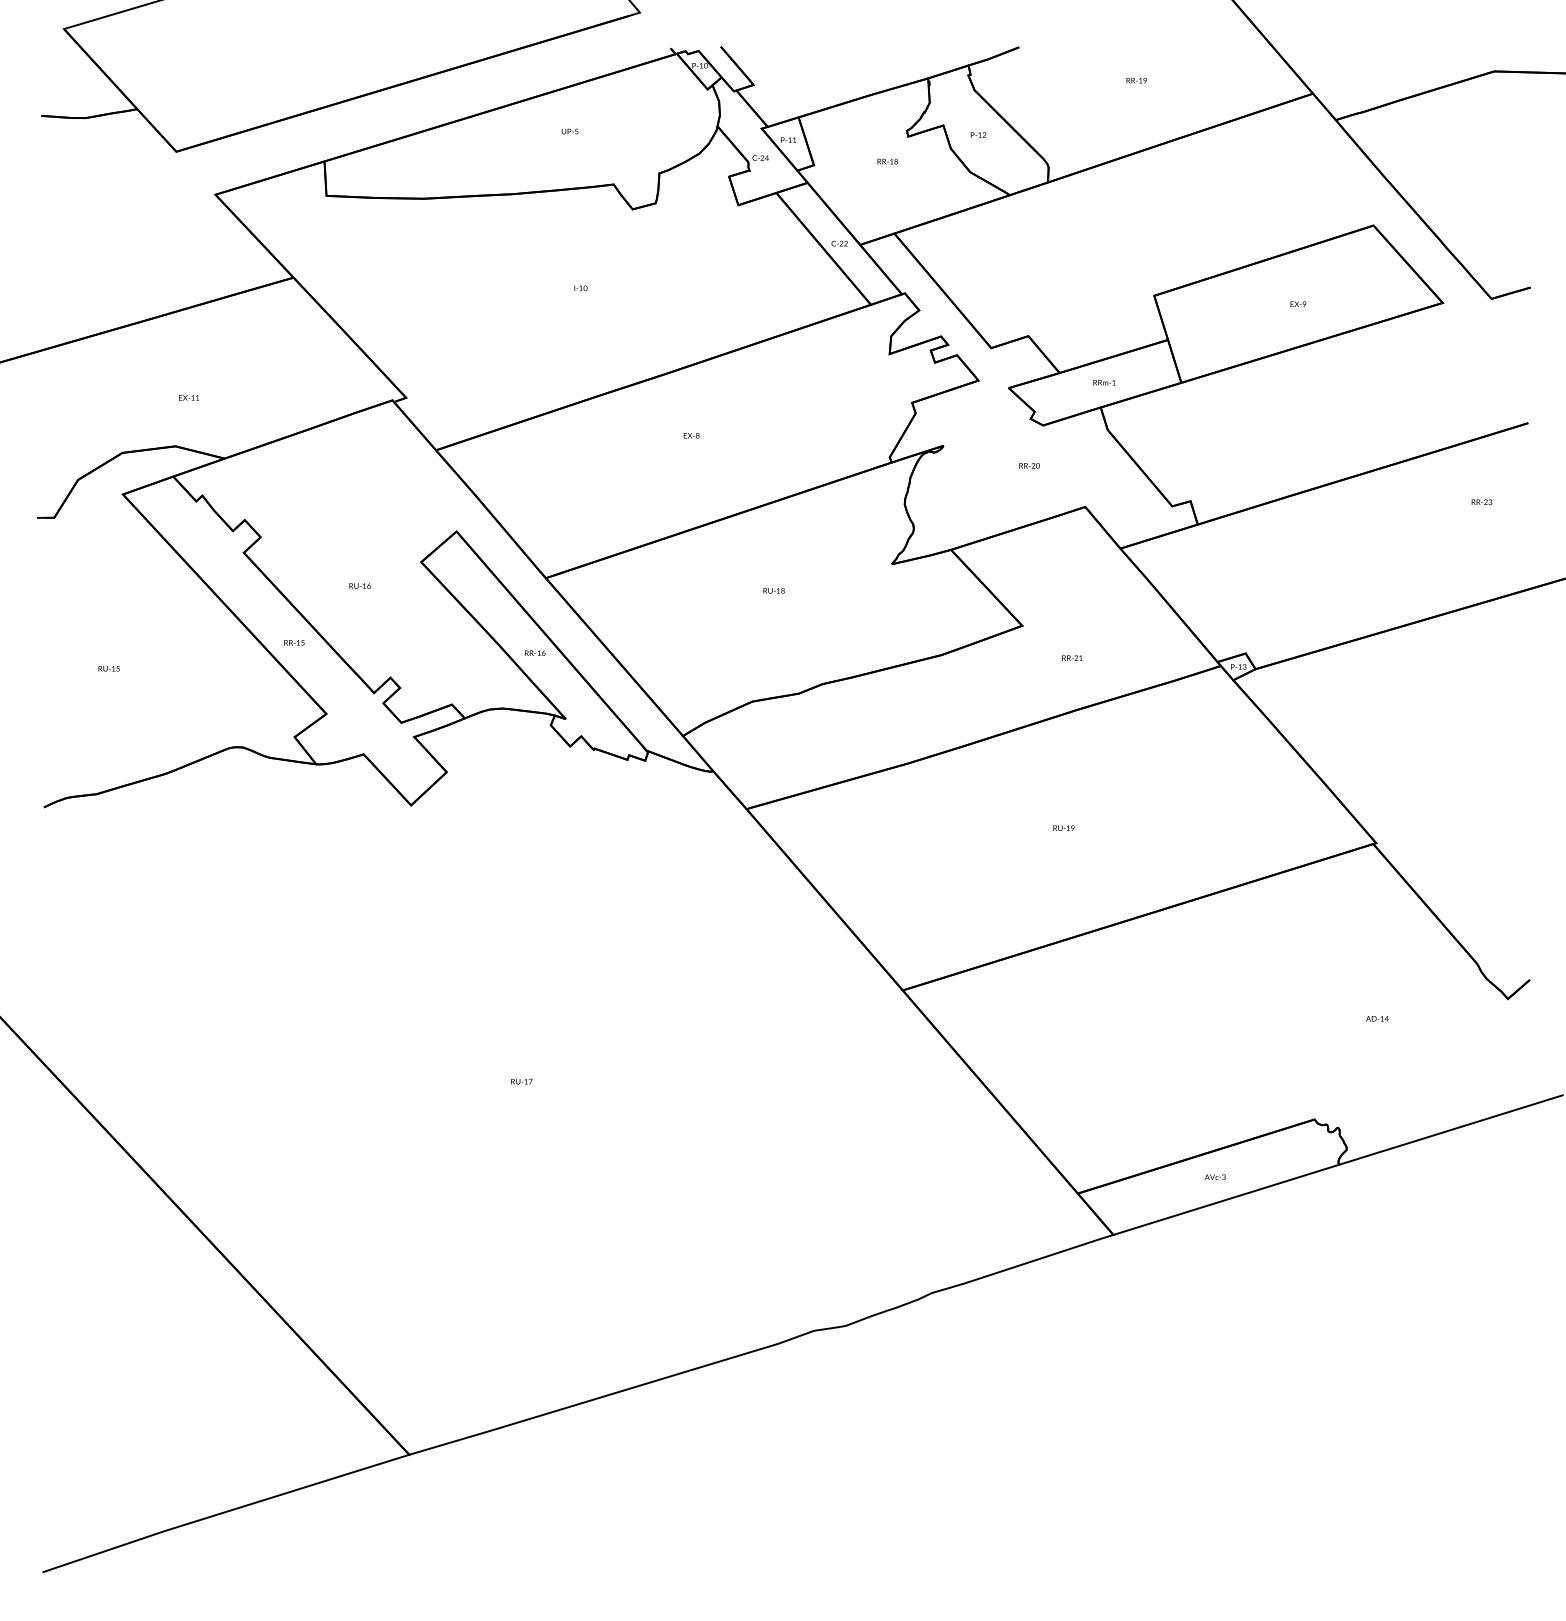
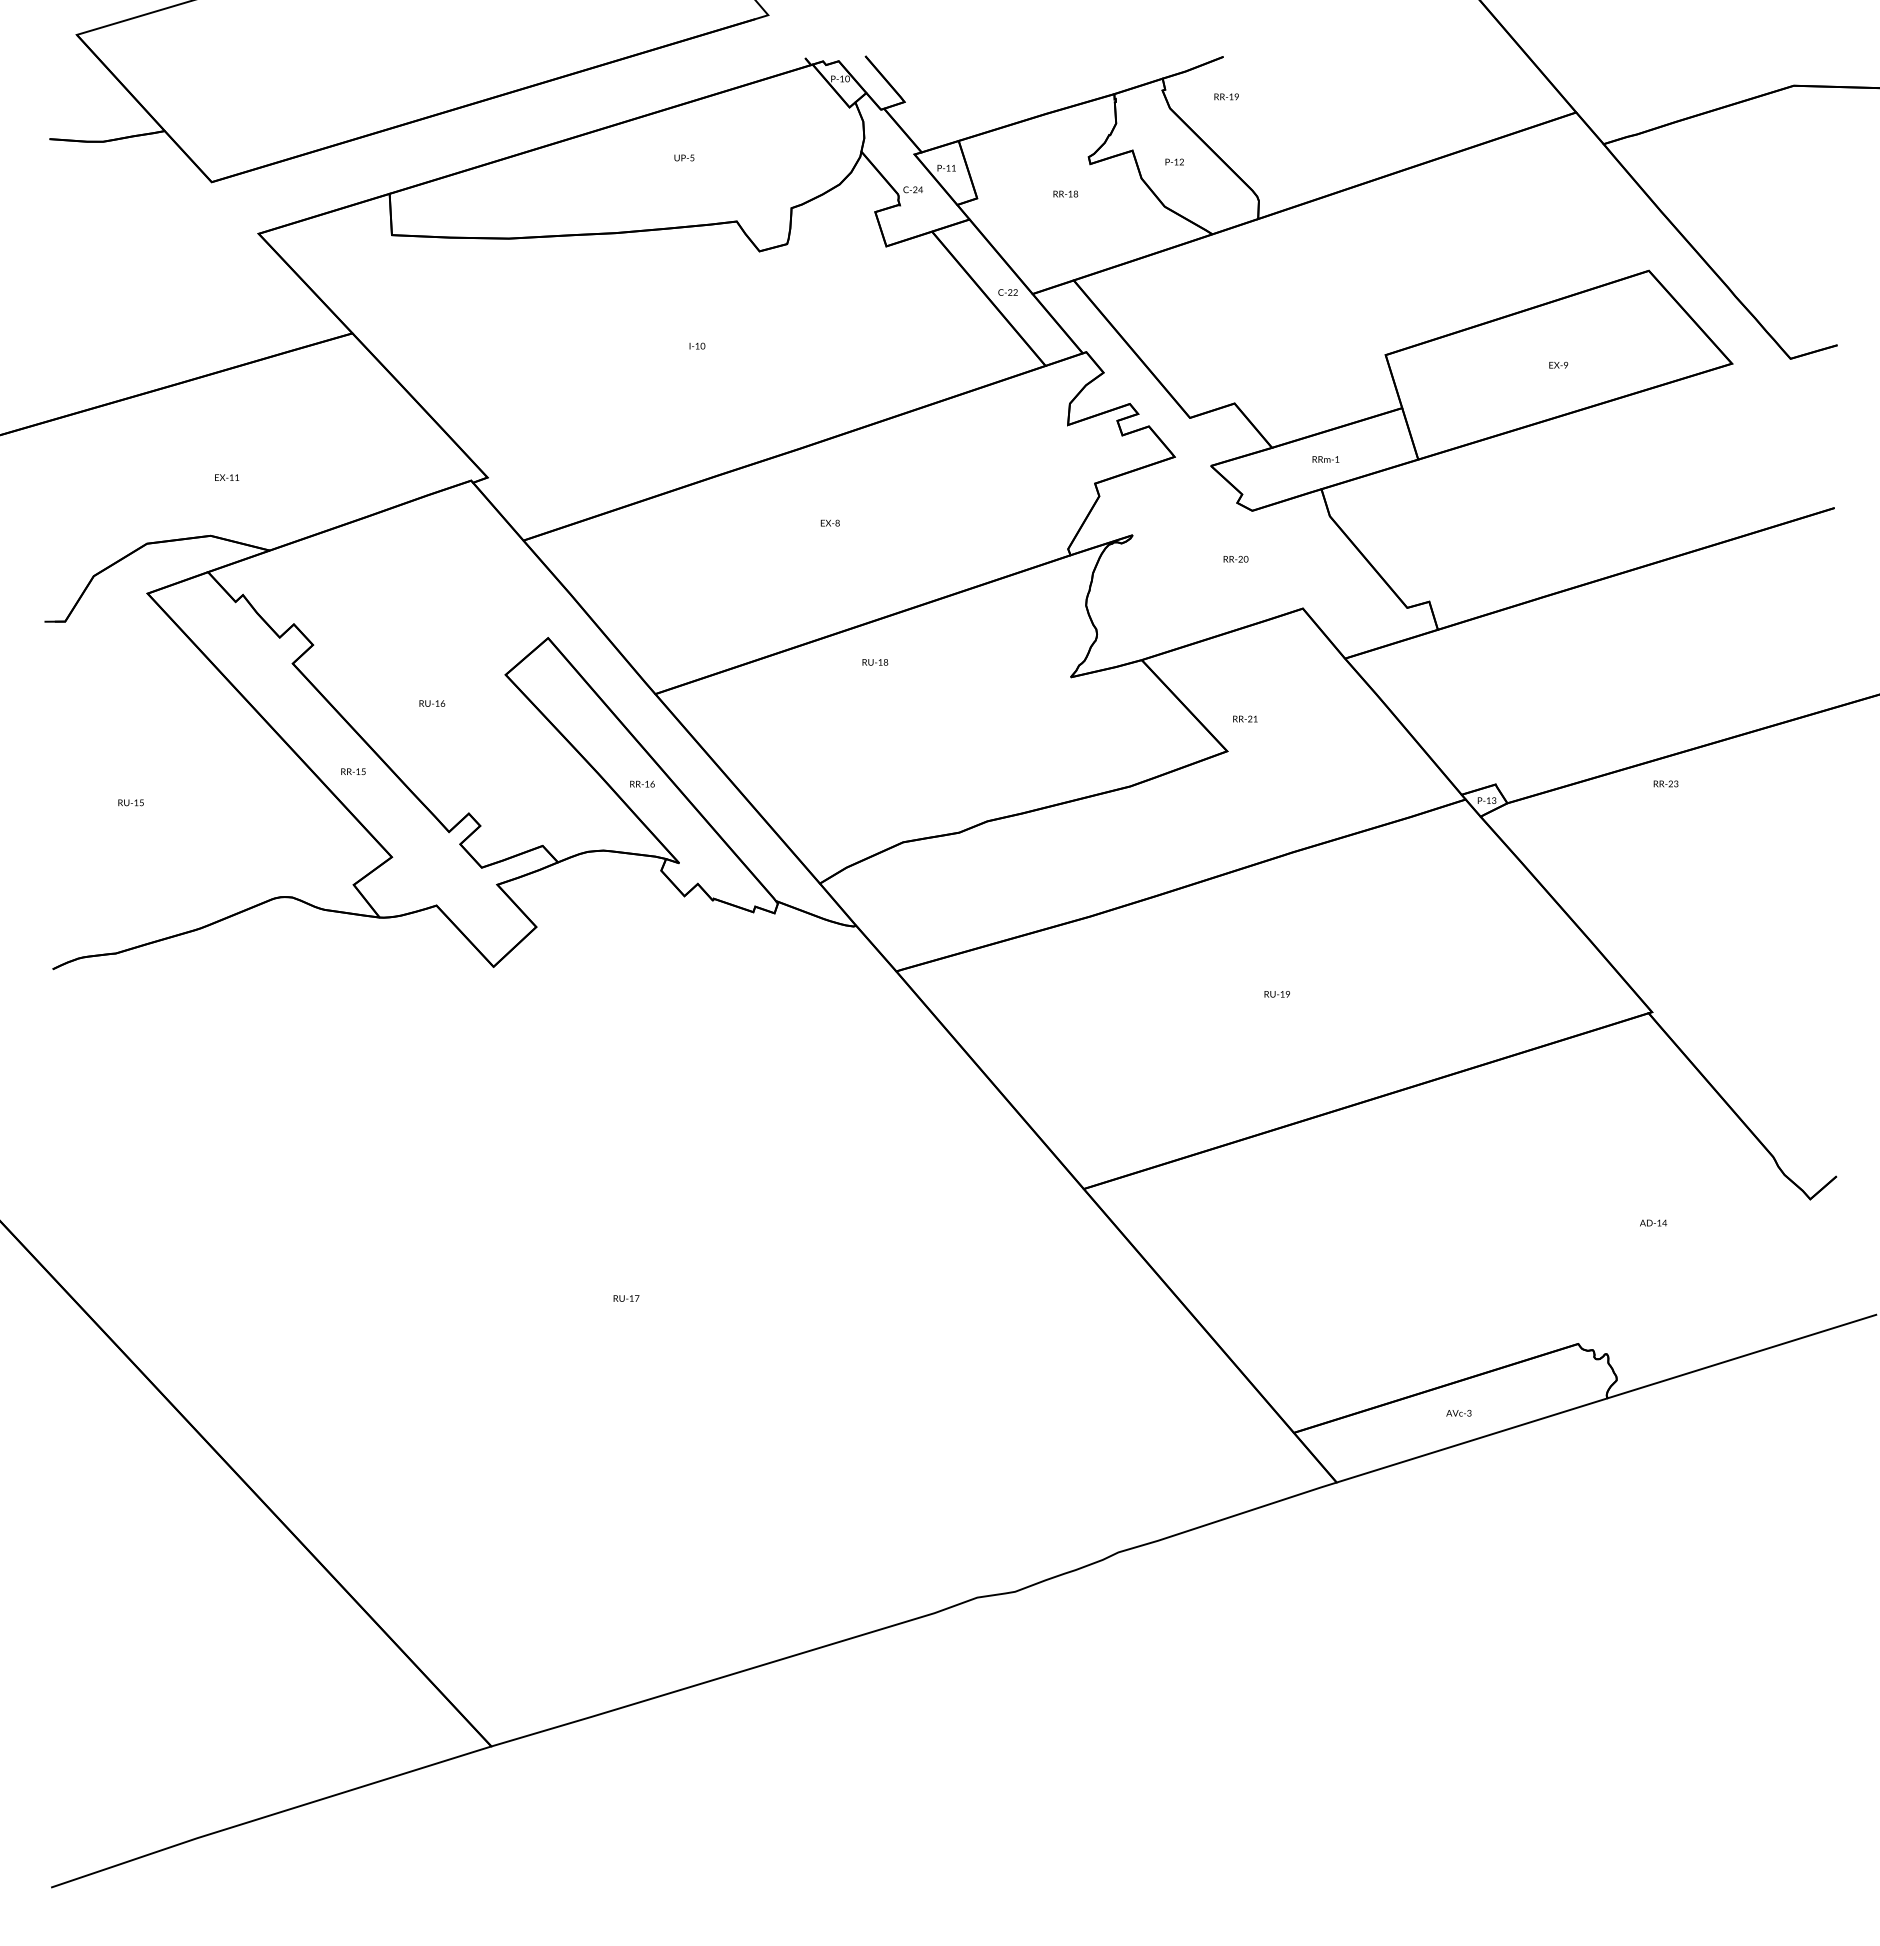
text: (1136, 80) -> (1226, 96), moved
text: (1481, 501) -> (1665, 783), moved
text: (774, 591) -> (875, 662), moved
text: (1072, 657) -> (1245, 718), moved

